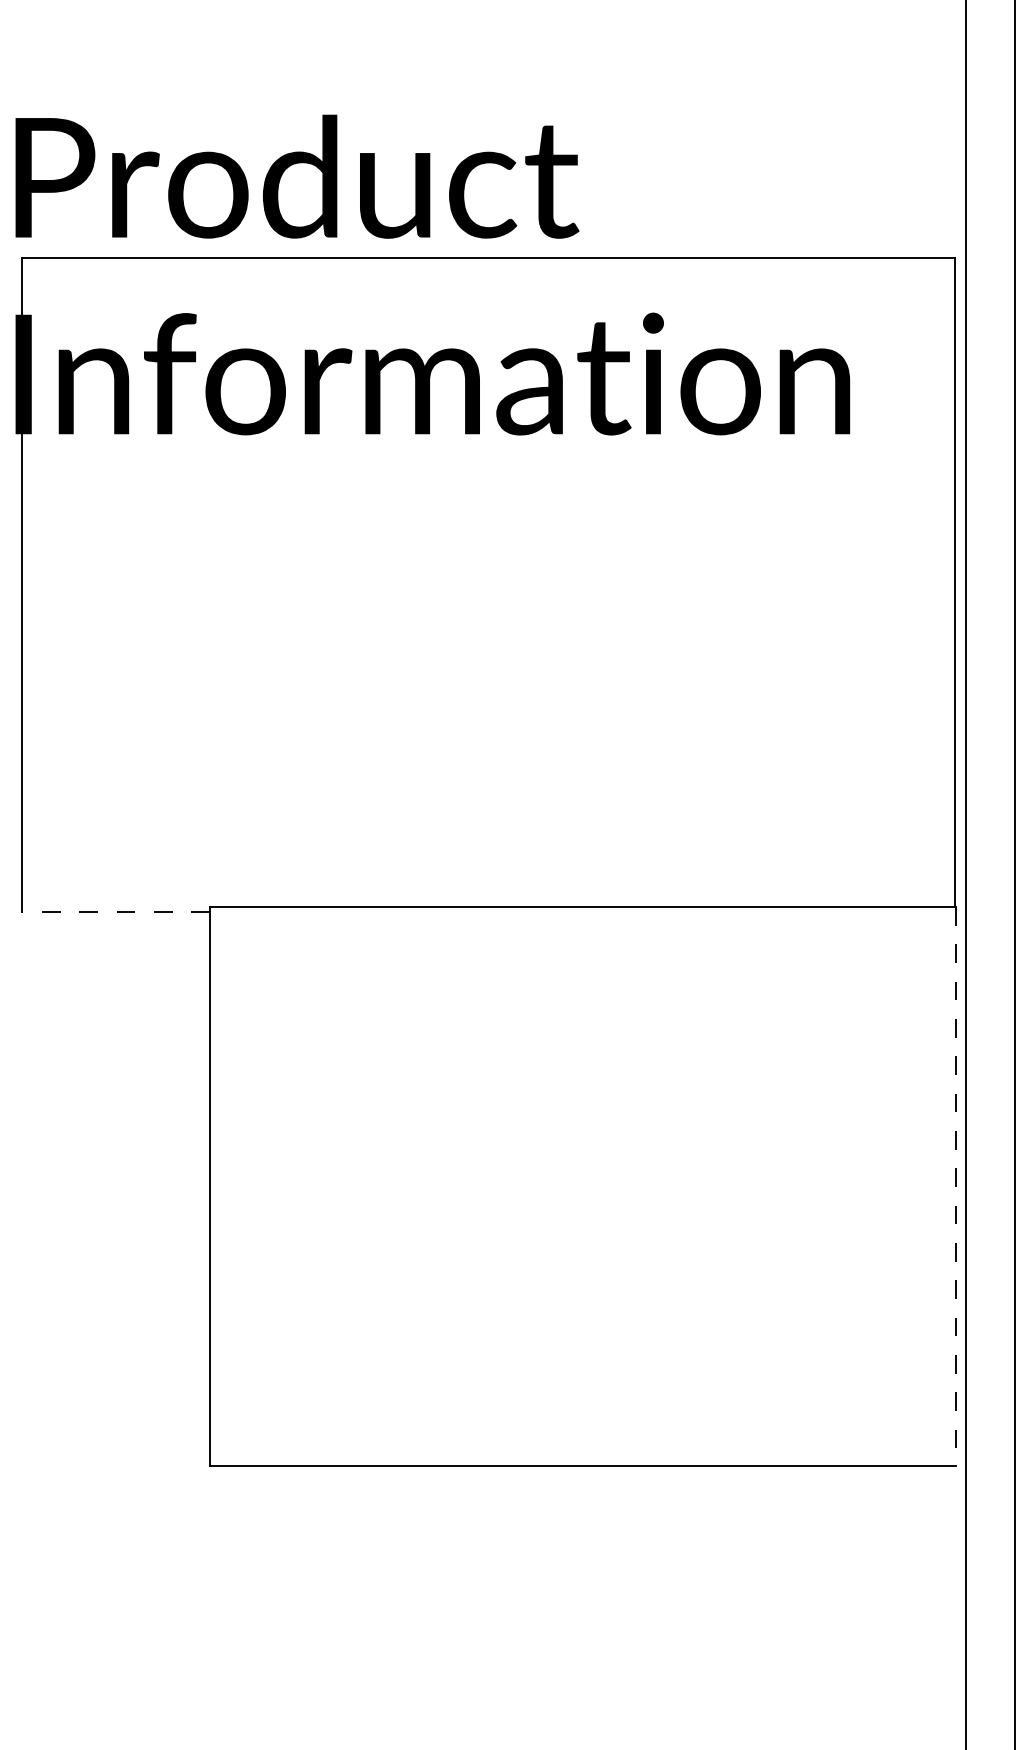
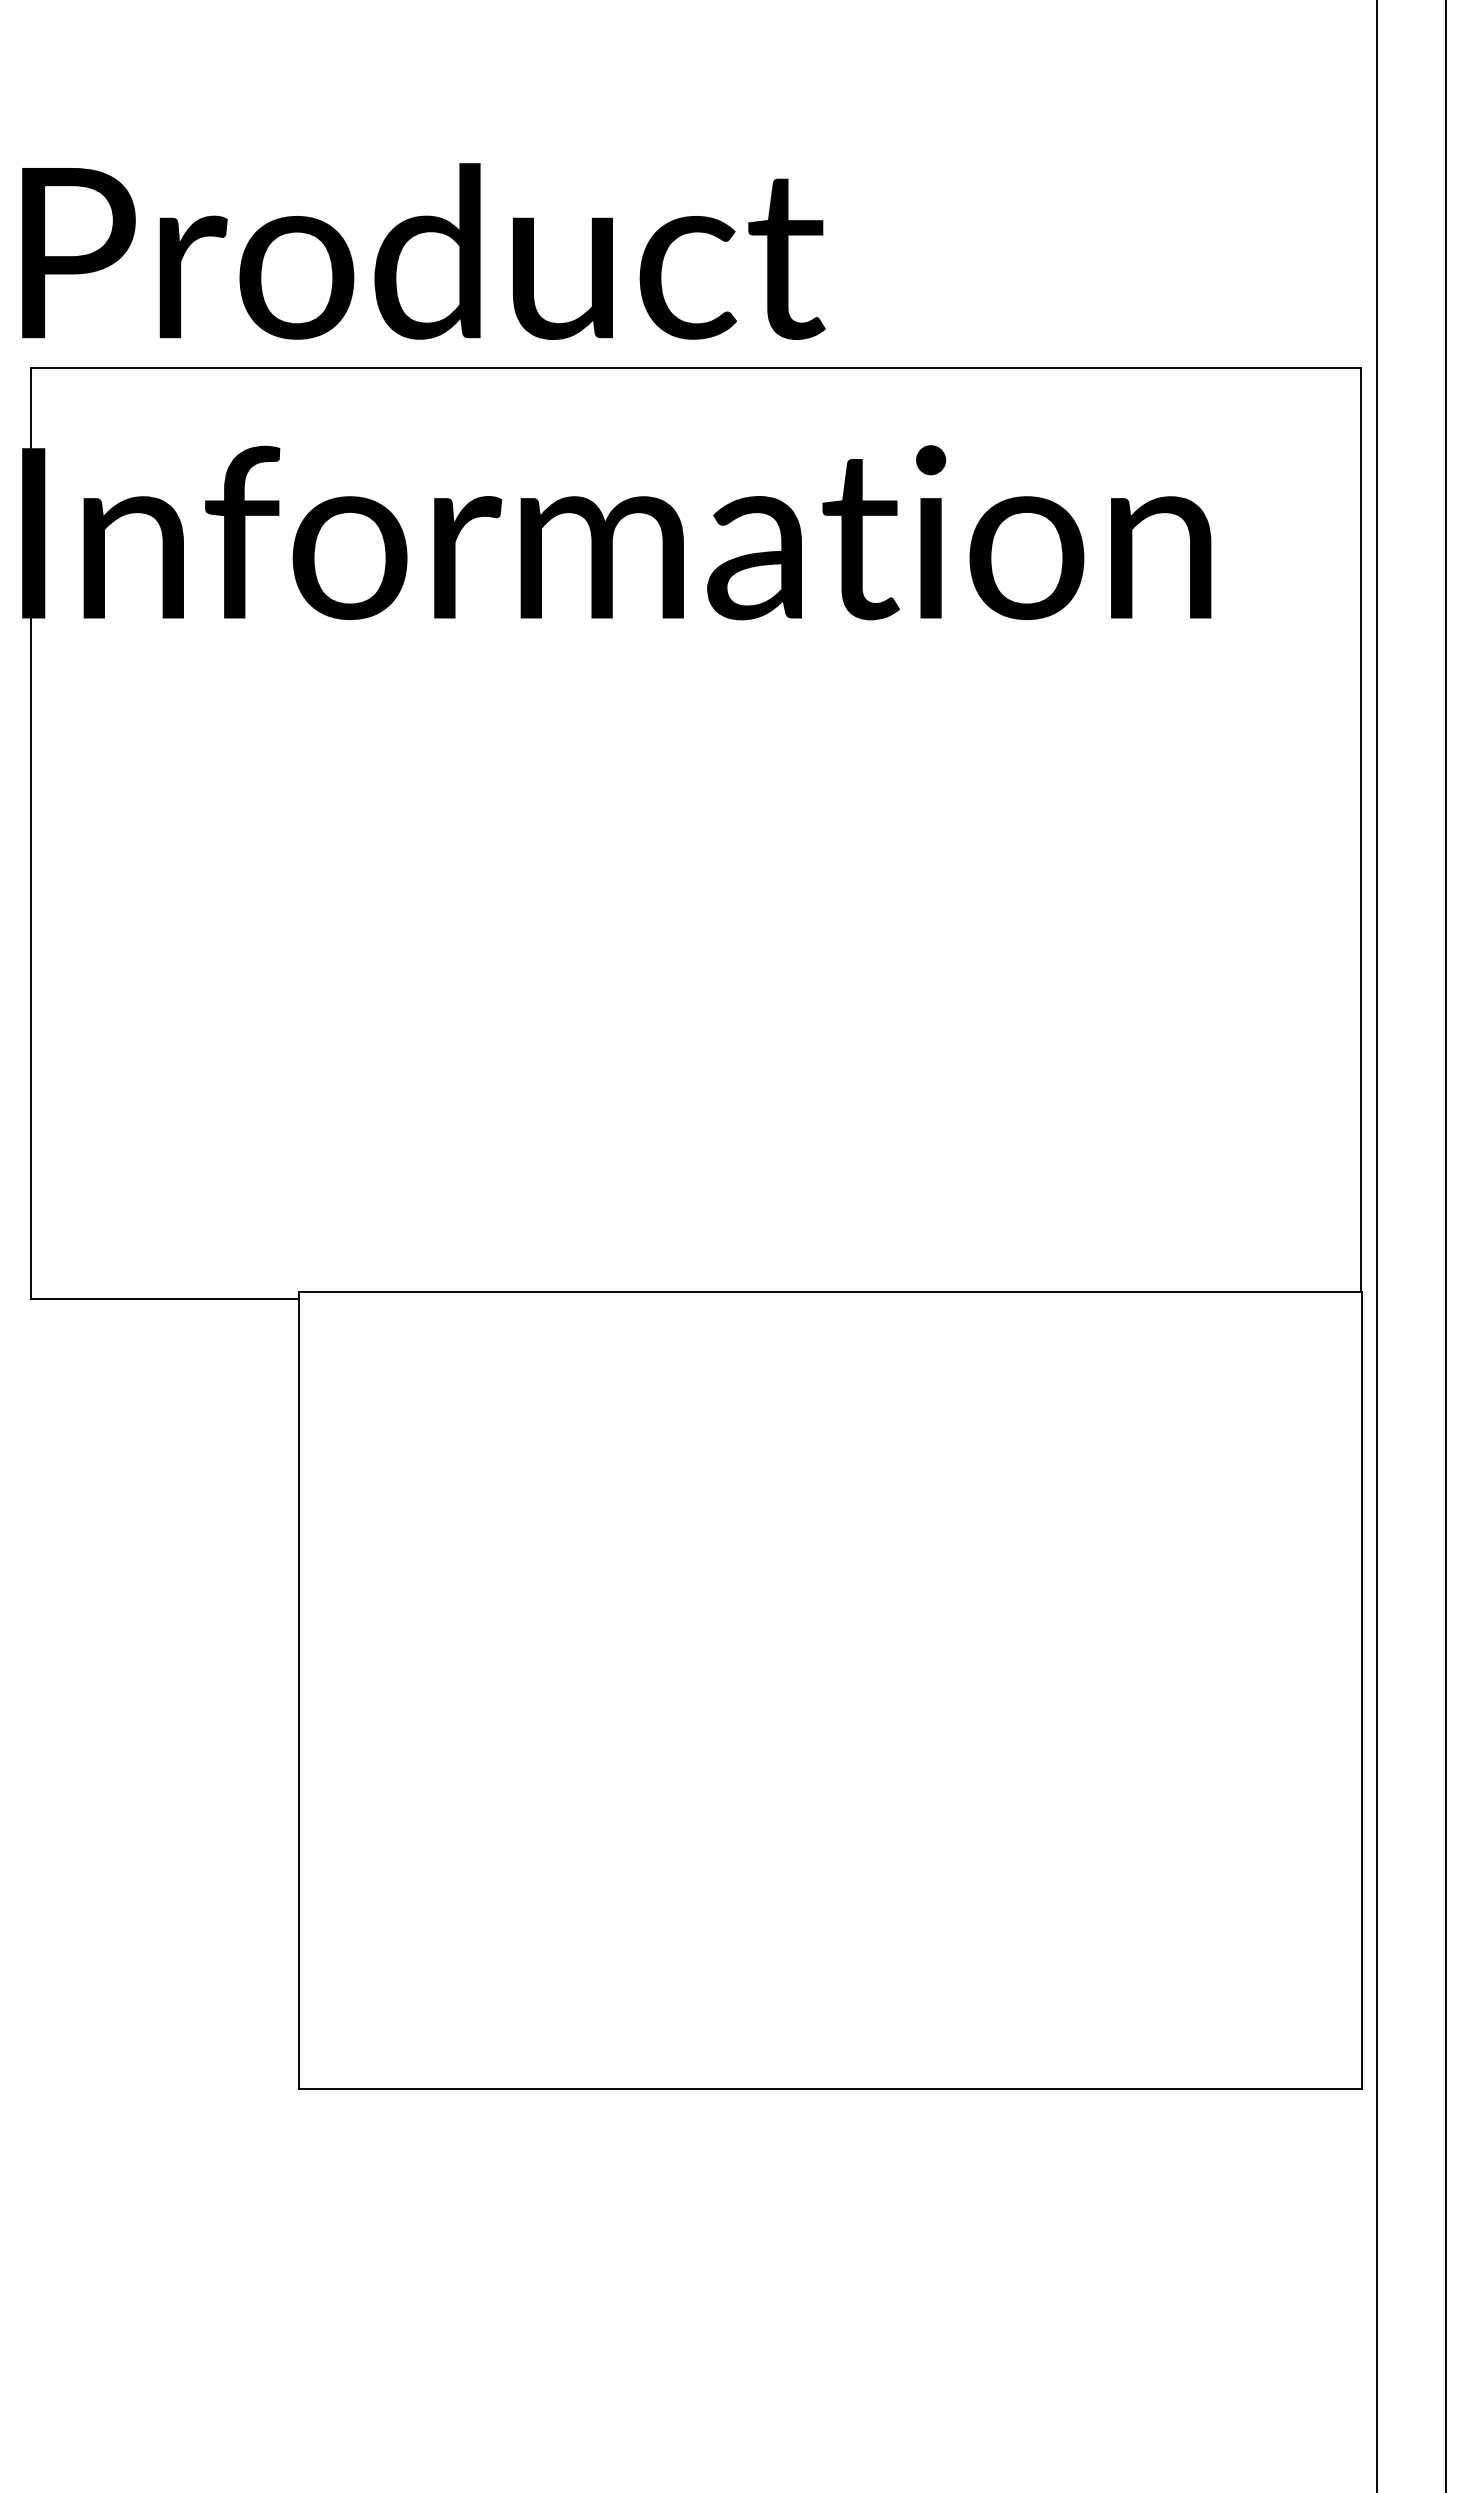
line: (115, 911) -> (164, 1298), dashed -> solid
line: (956, 1187) -> (1362, 1691), dashed -> solid

